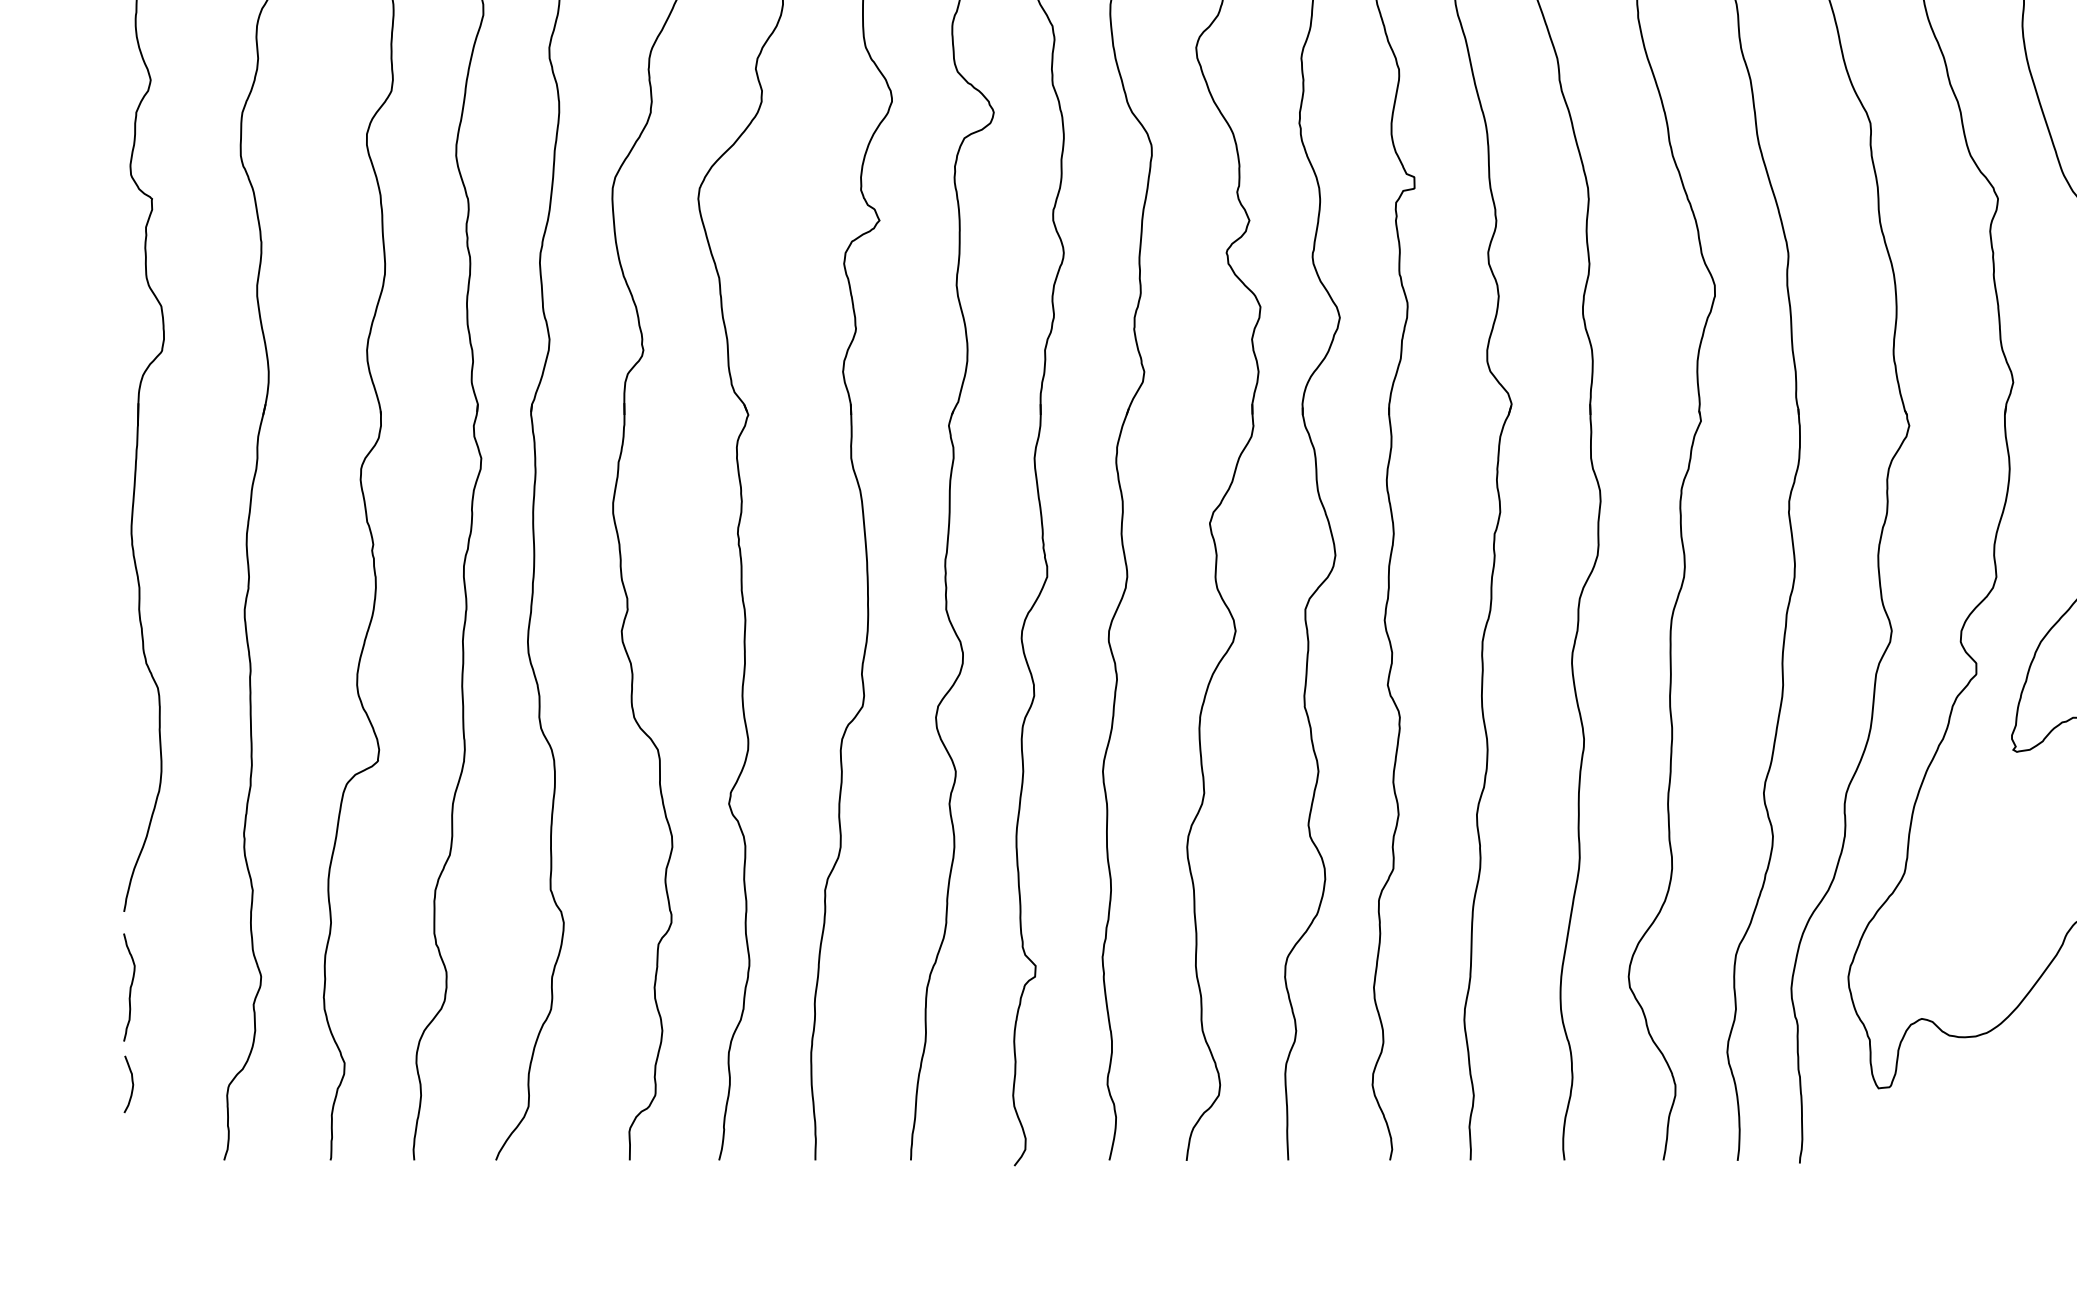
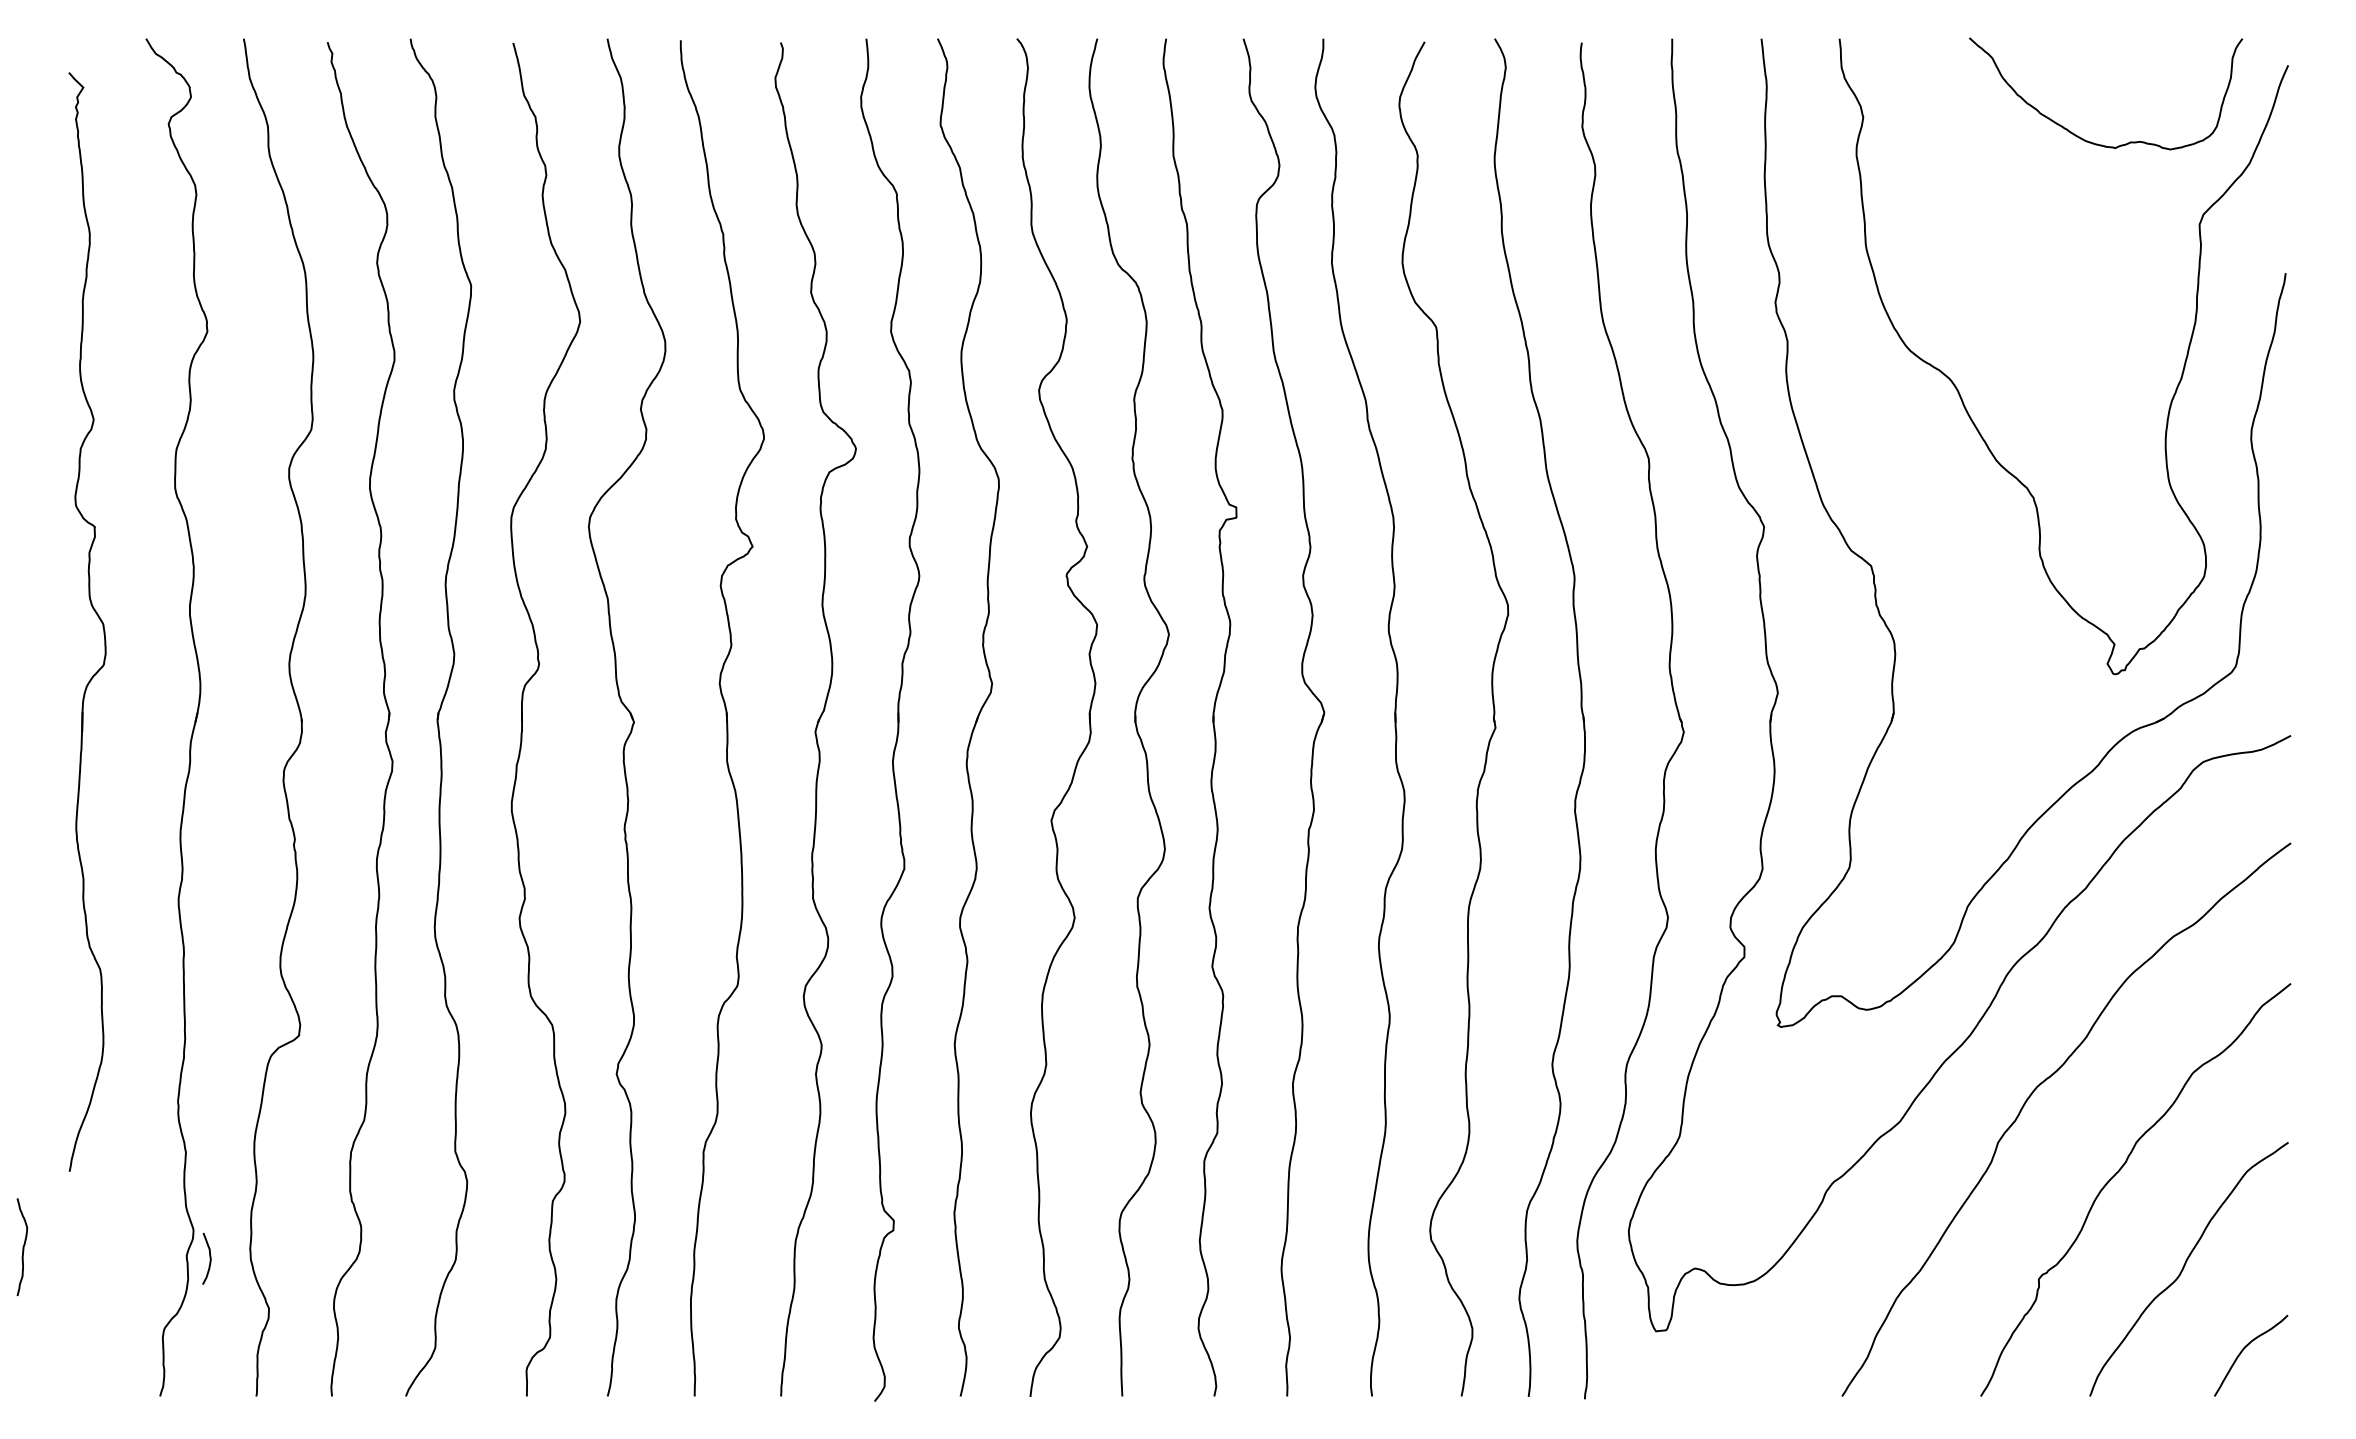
curve: (129, 986) -> (22, 1246), moved
curve: (131, 1084) -> (209, 1258), moved

